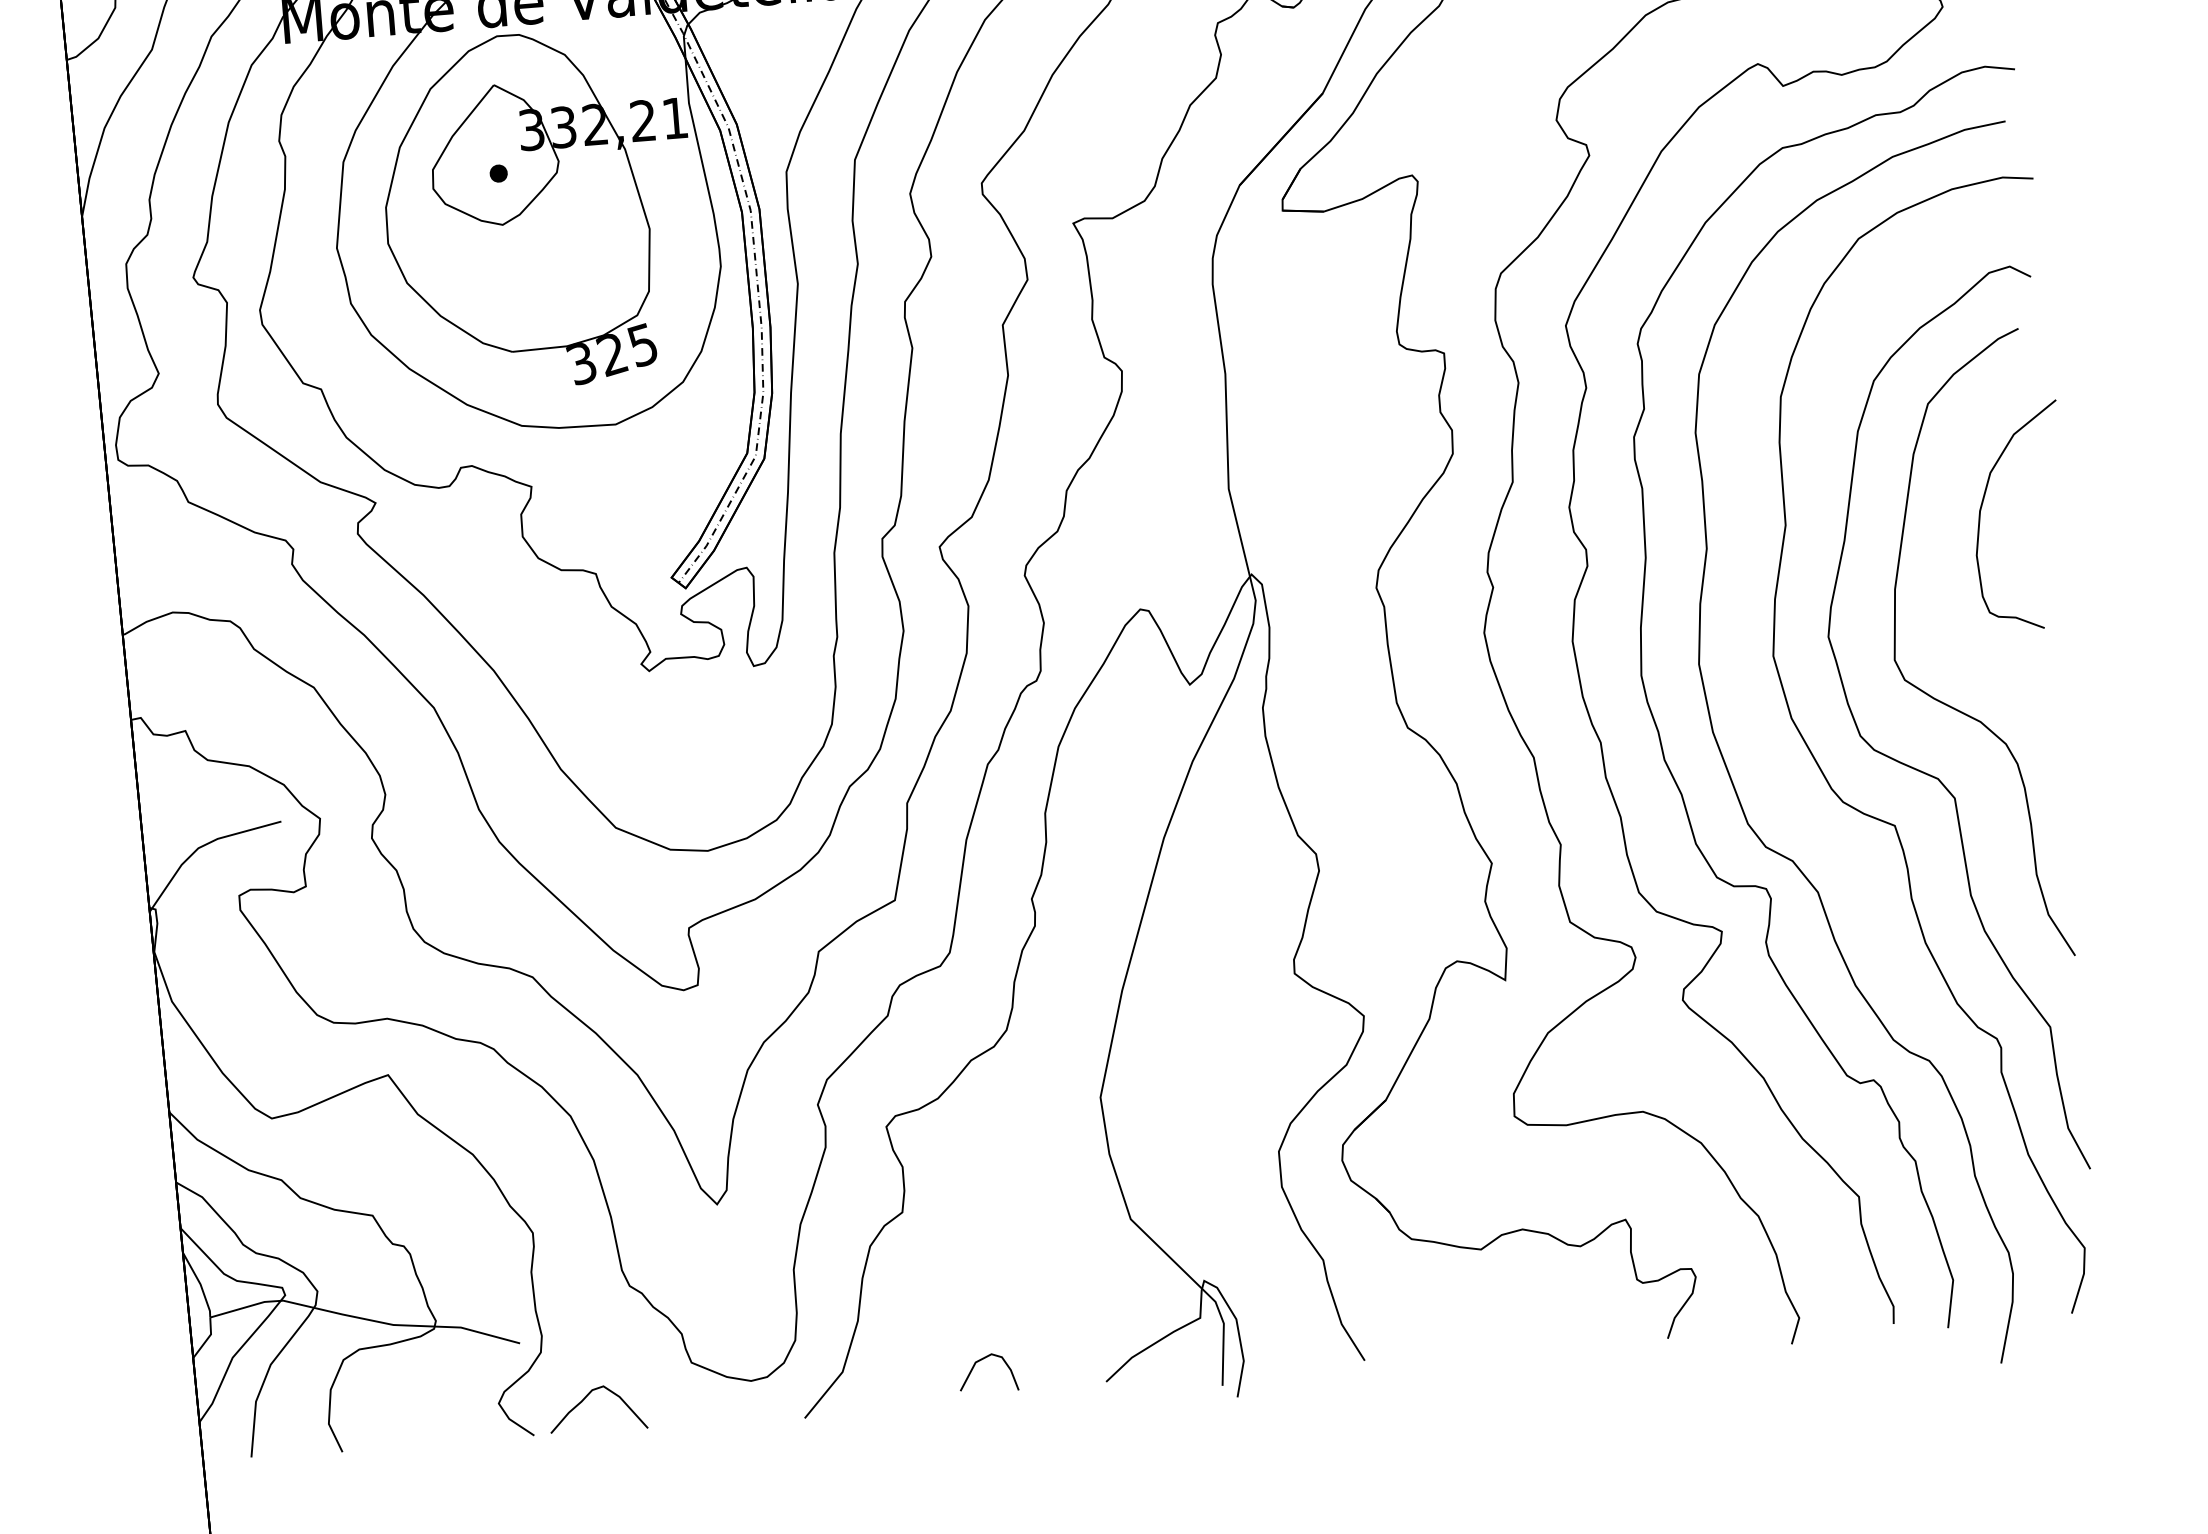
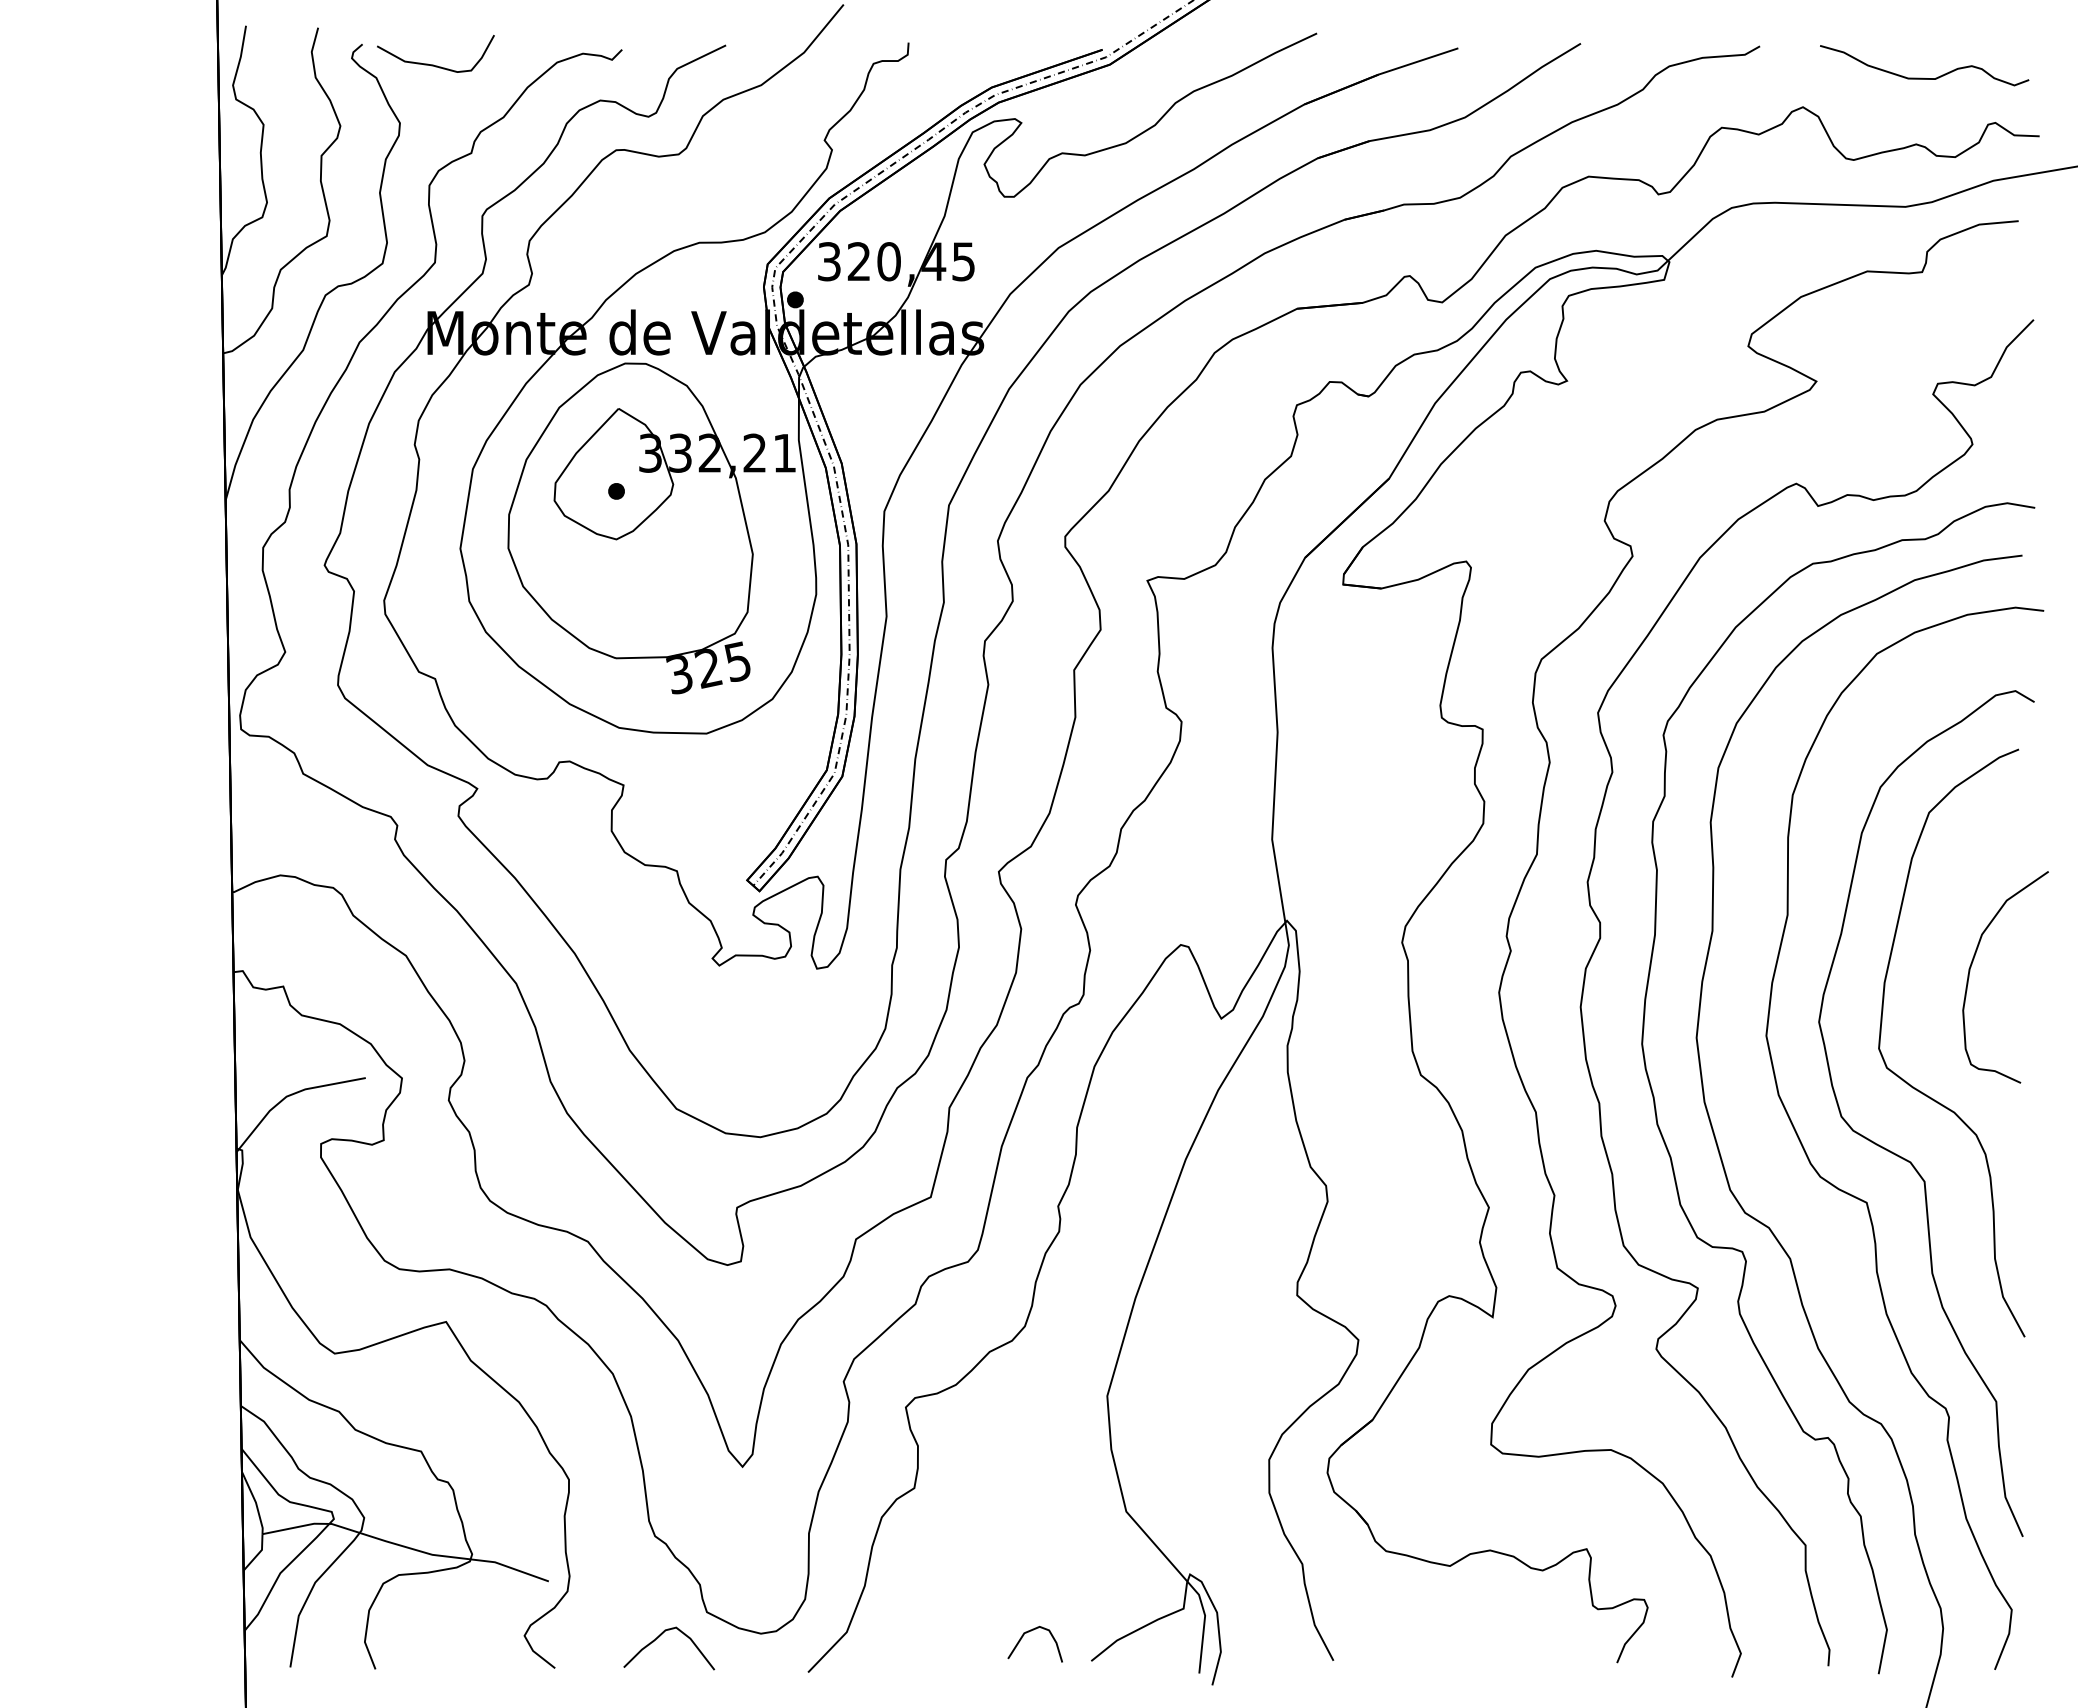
curve: (1981, 508) -> (1971, 967), moved
curve: (981, 1361) -> (1029, 1632), moved
curve: (586, 1398) -> (659, 1637), moved

